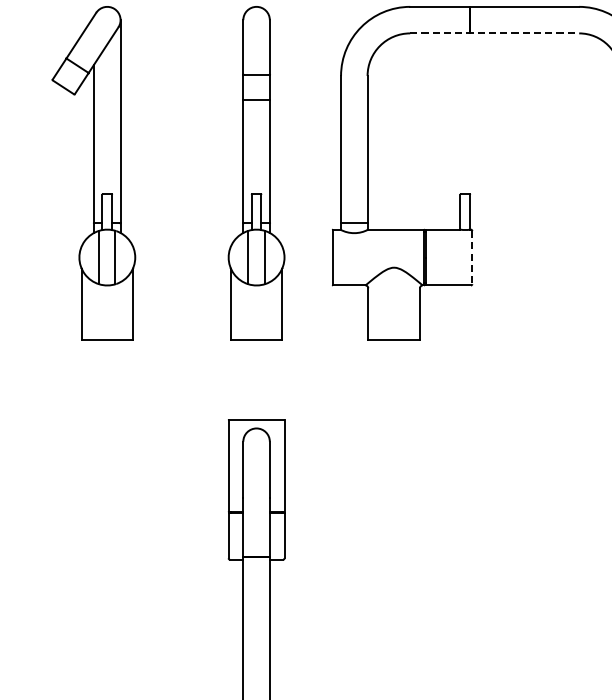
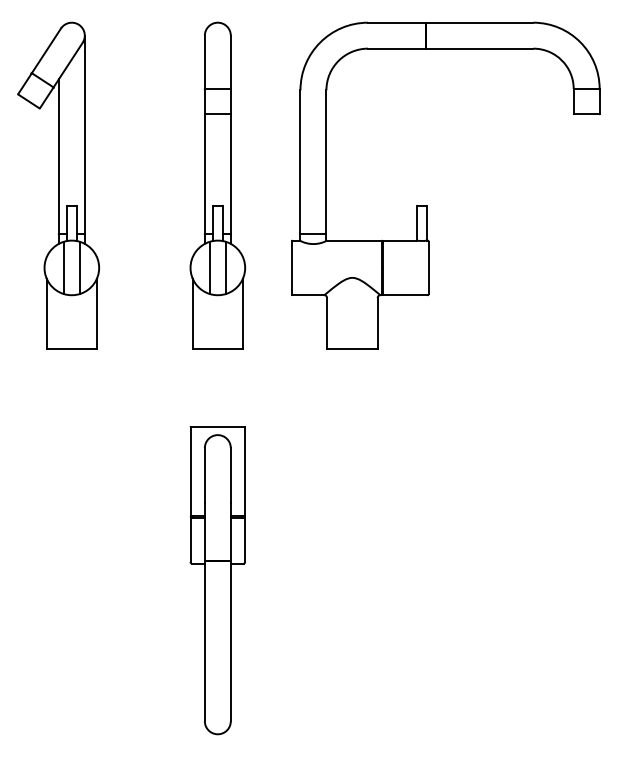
line: (494, 33) -> (450, 48), dashed -> solid
line: (471, 257) -> (428, 267), dashed -> solid

